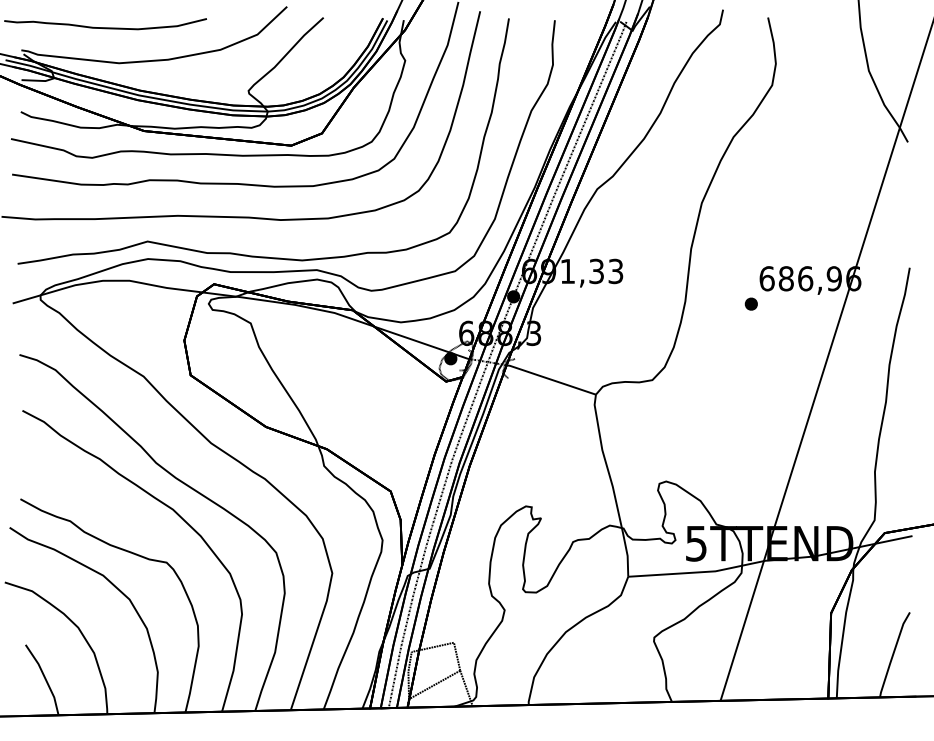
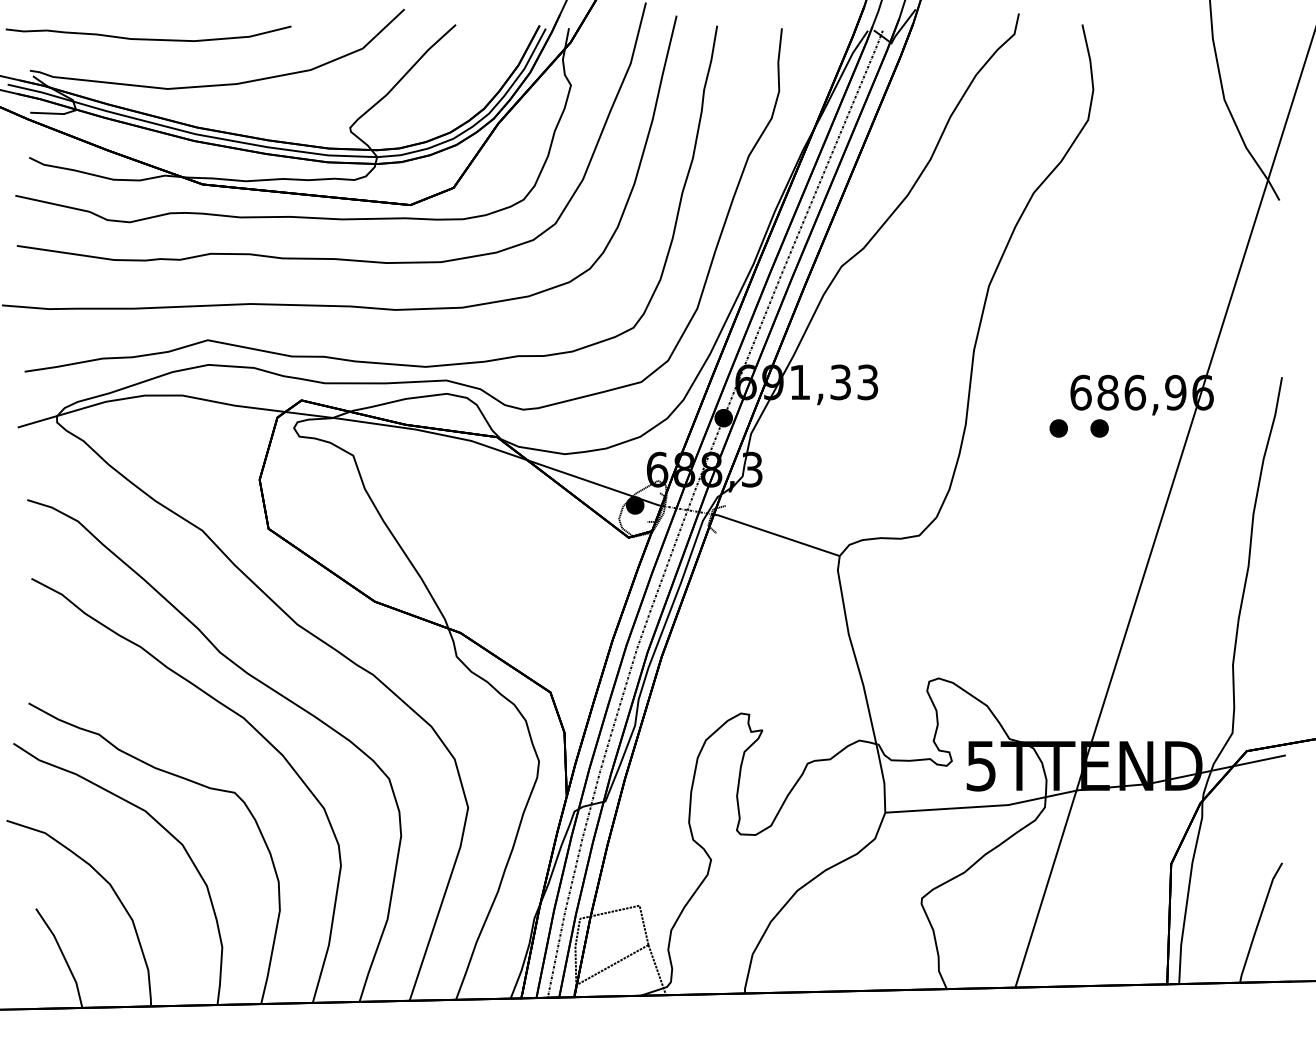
part: (779, 303) -> (1098, 427), added

